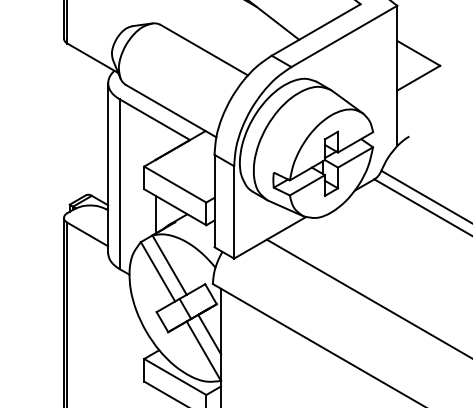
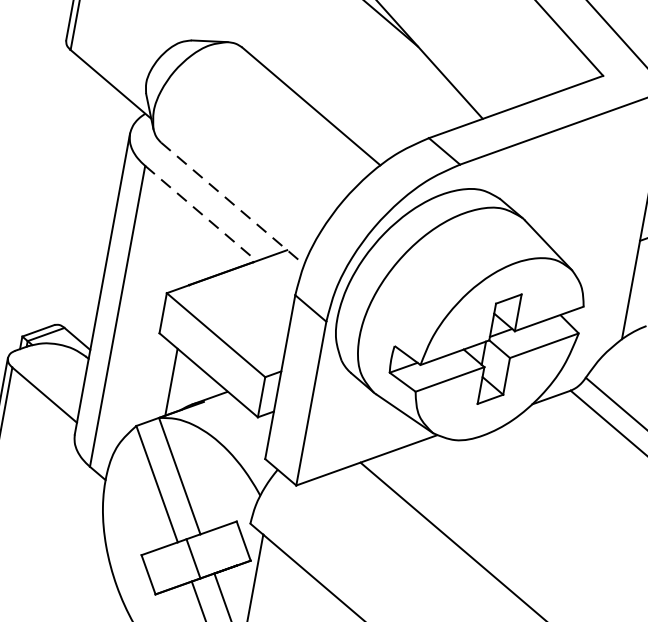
line: (171, 111) -> (233, 204), solid -> dashed
line: (154, 119) -> (200, 213), solid -> dashed

